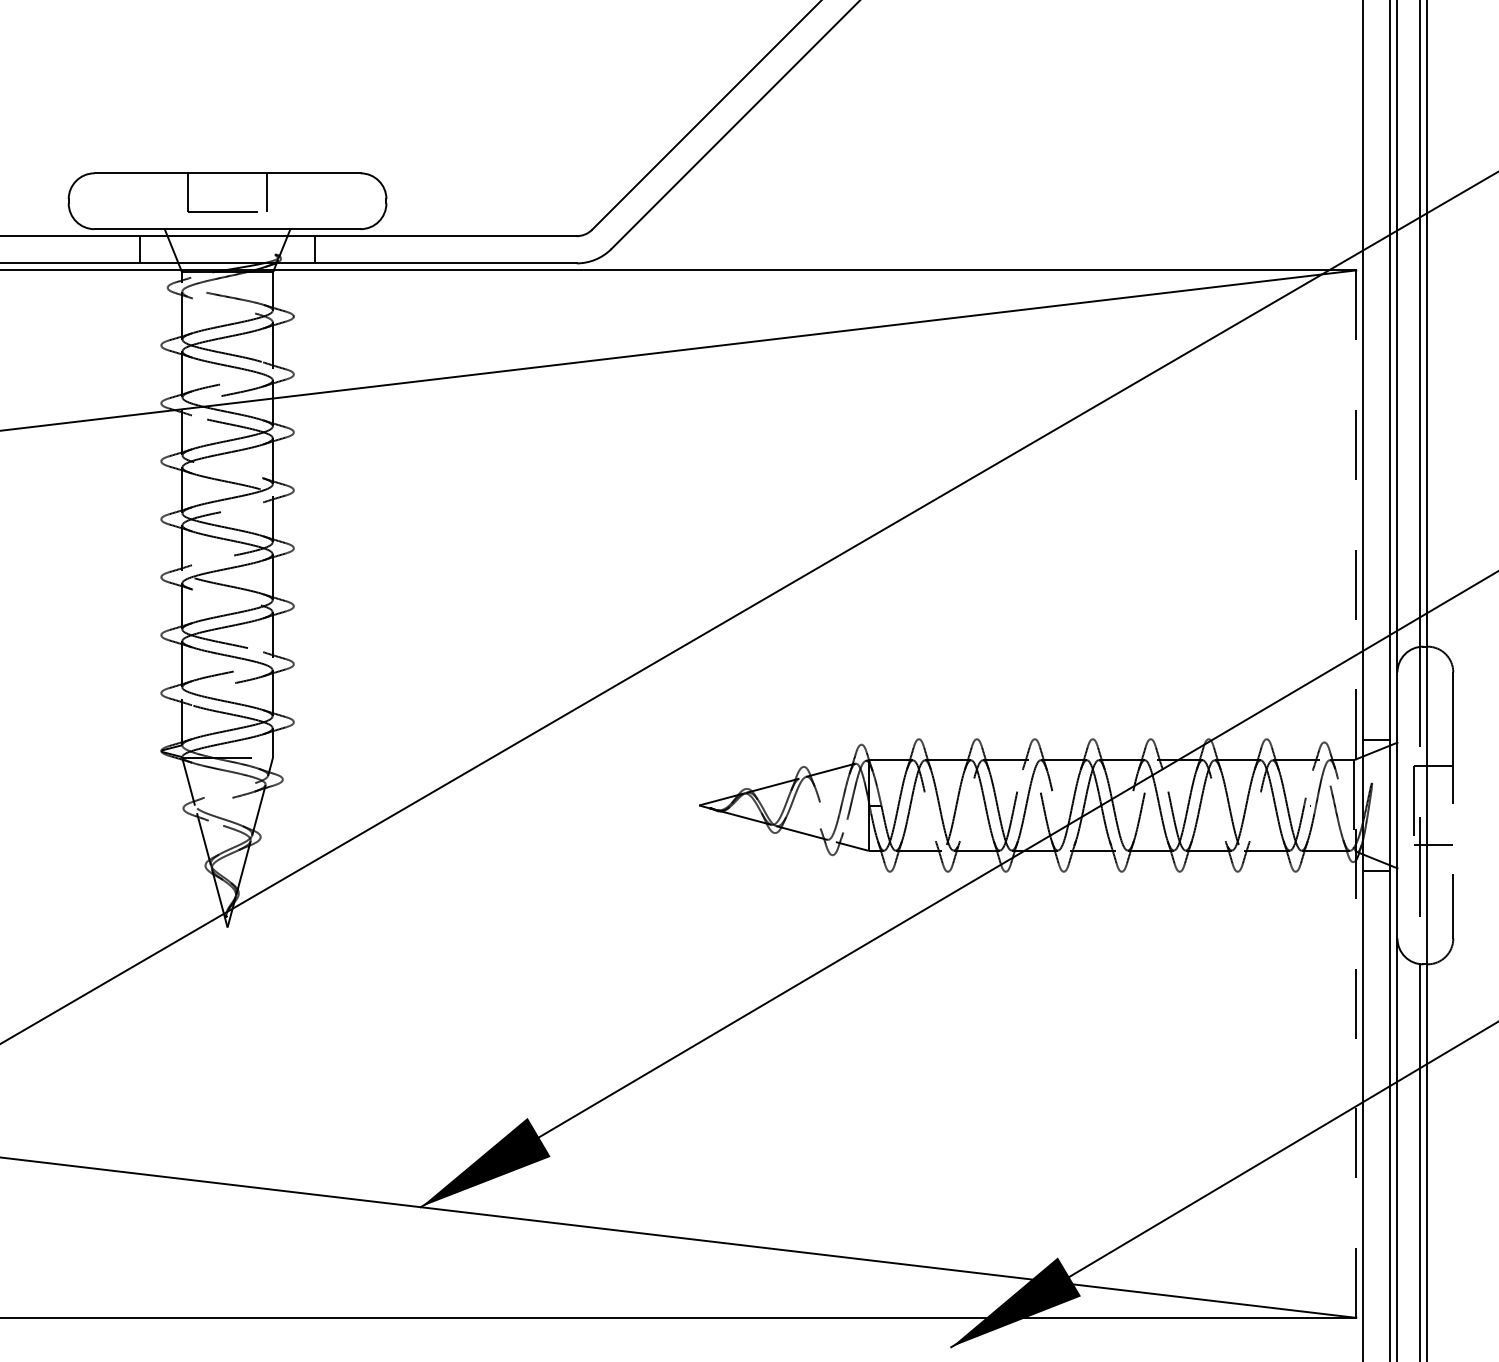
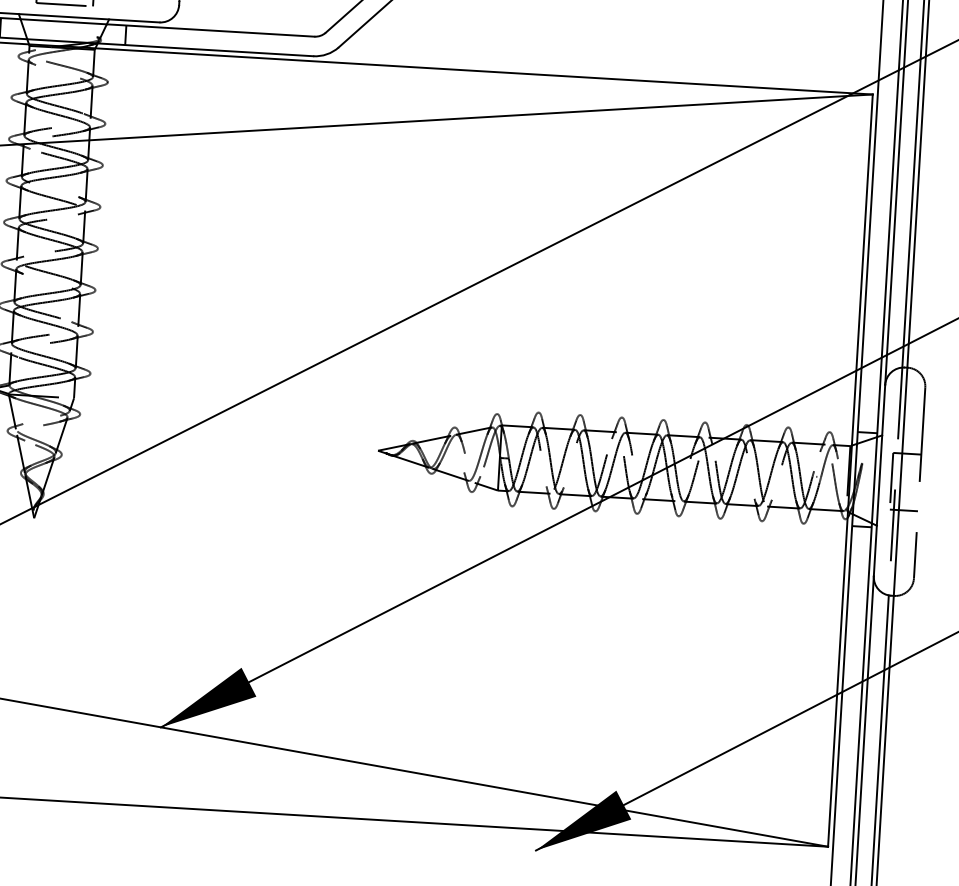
line: (1356, 794) -> (850, 470), dashed -> solid

